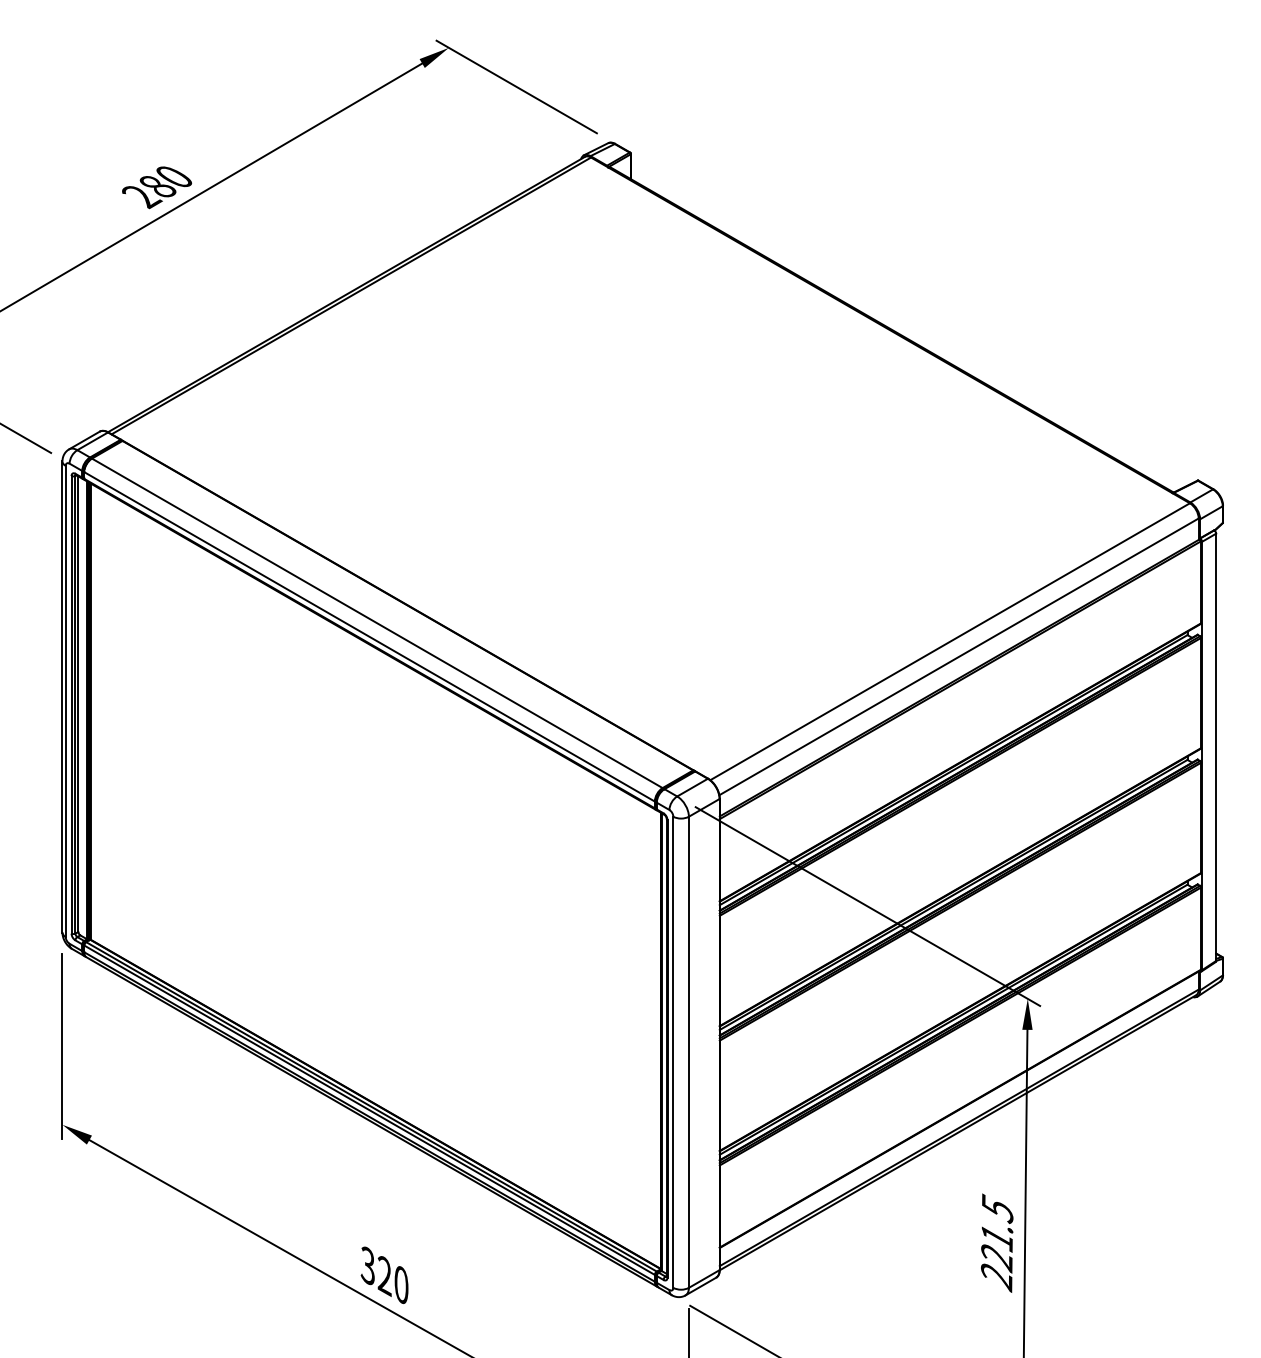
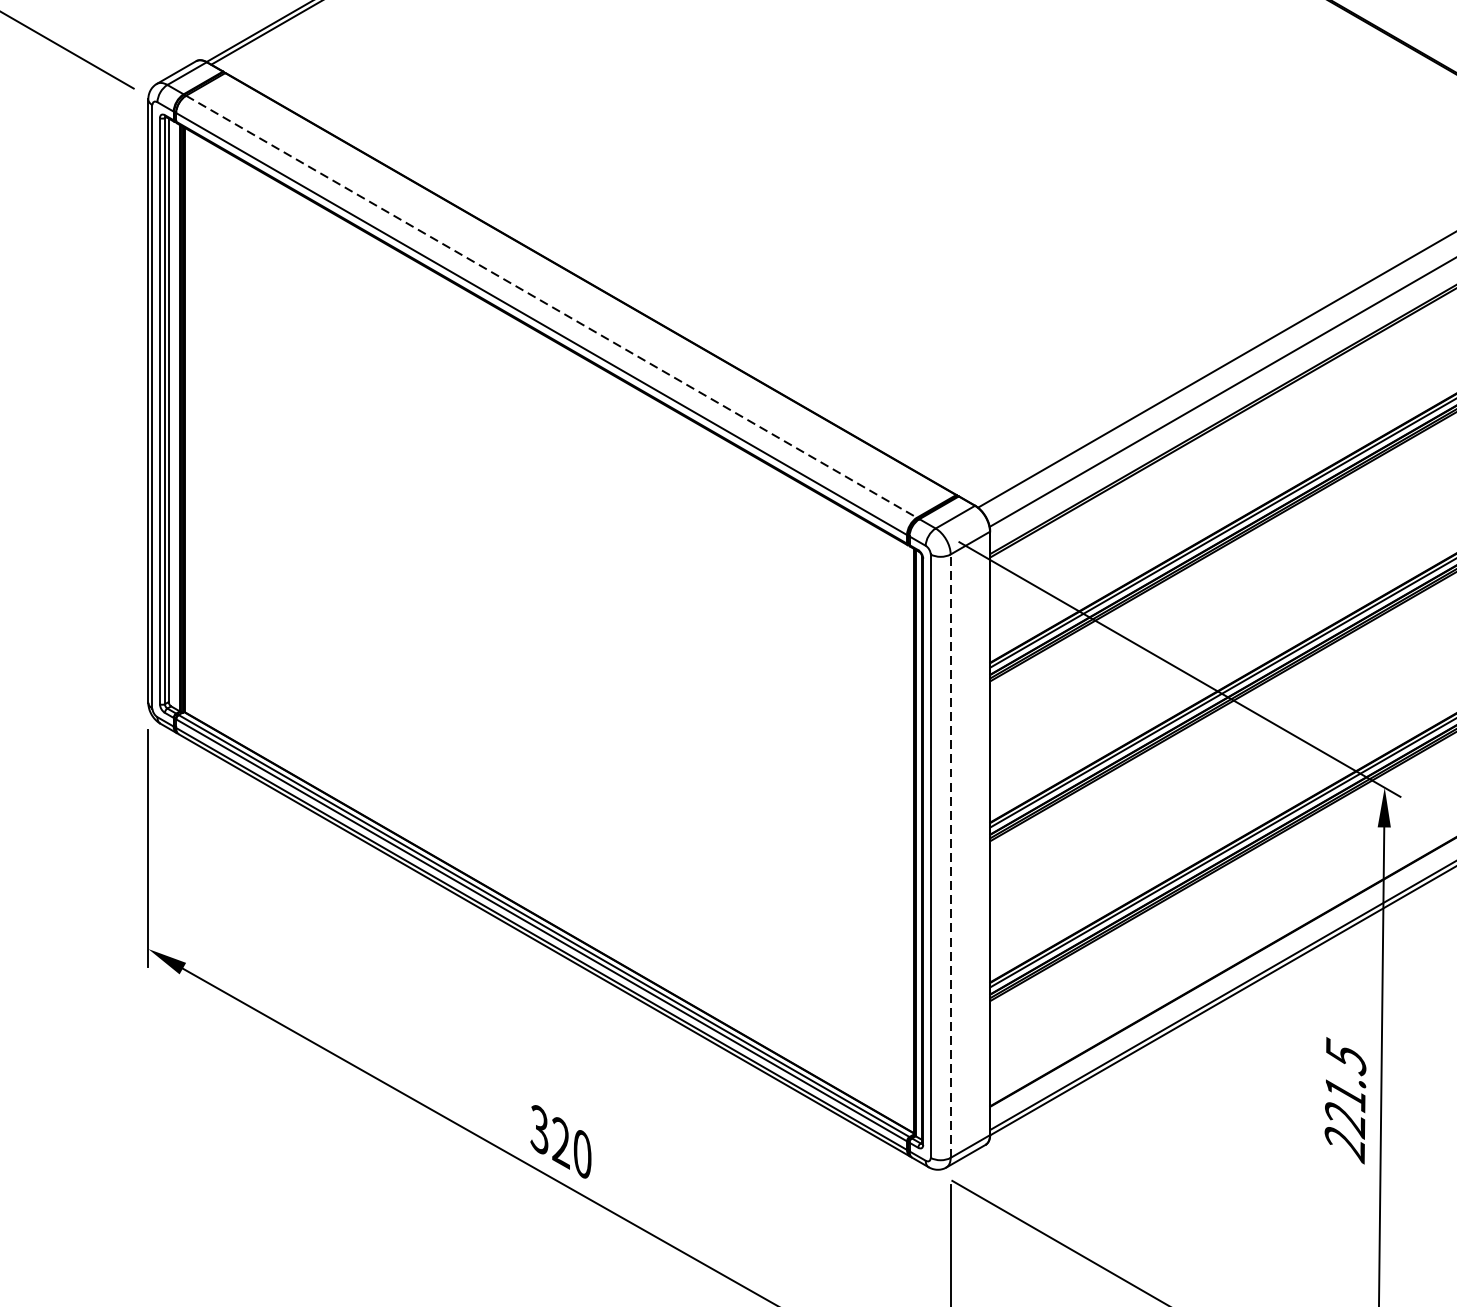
line: (377, 623) -> (551, 306), solid -> dashed
line: (688, 1052) -> (950, 856), solid -> dashed

